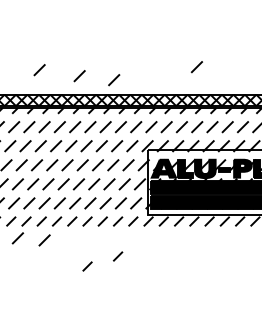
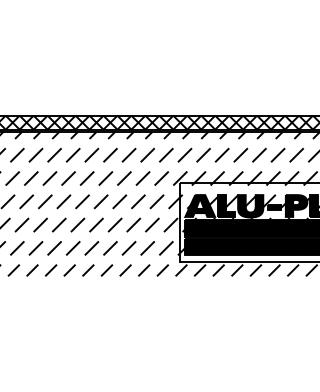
line: (196, 67) -> (239, 82), removed
line: (39, 70) -> (48, 86), removed
line: (79, 76) -> (97, 93), removed
line: (114, 80) -> (139, 98), removed
line: (17, 238) -> (21, 291), removed
line: (44, 240) -> (54, 293), removed
line: (117, 256) -> (143, 313), removed
line: (87, 266) -> (106, 325), removed

